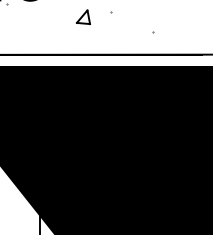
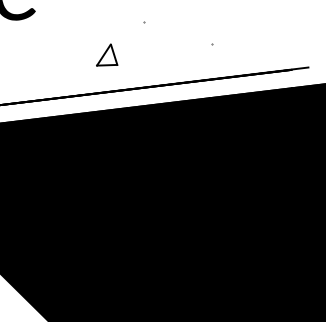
part: (83, 16) -> (105, 54), moved

